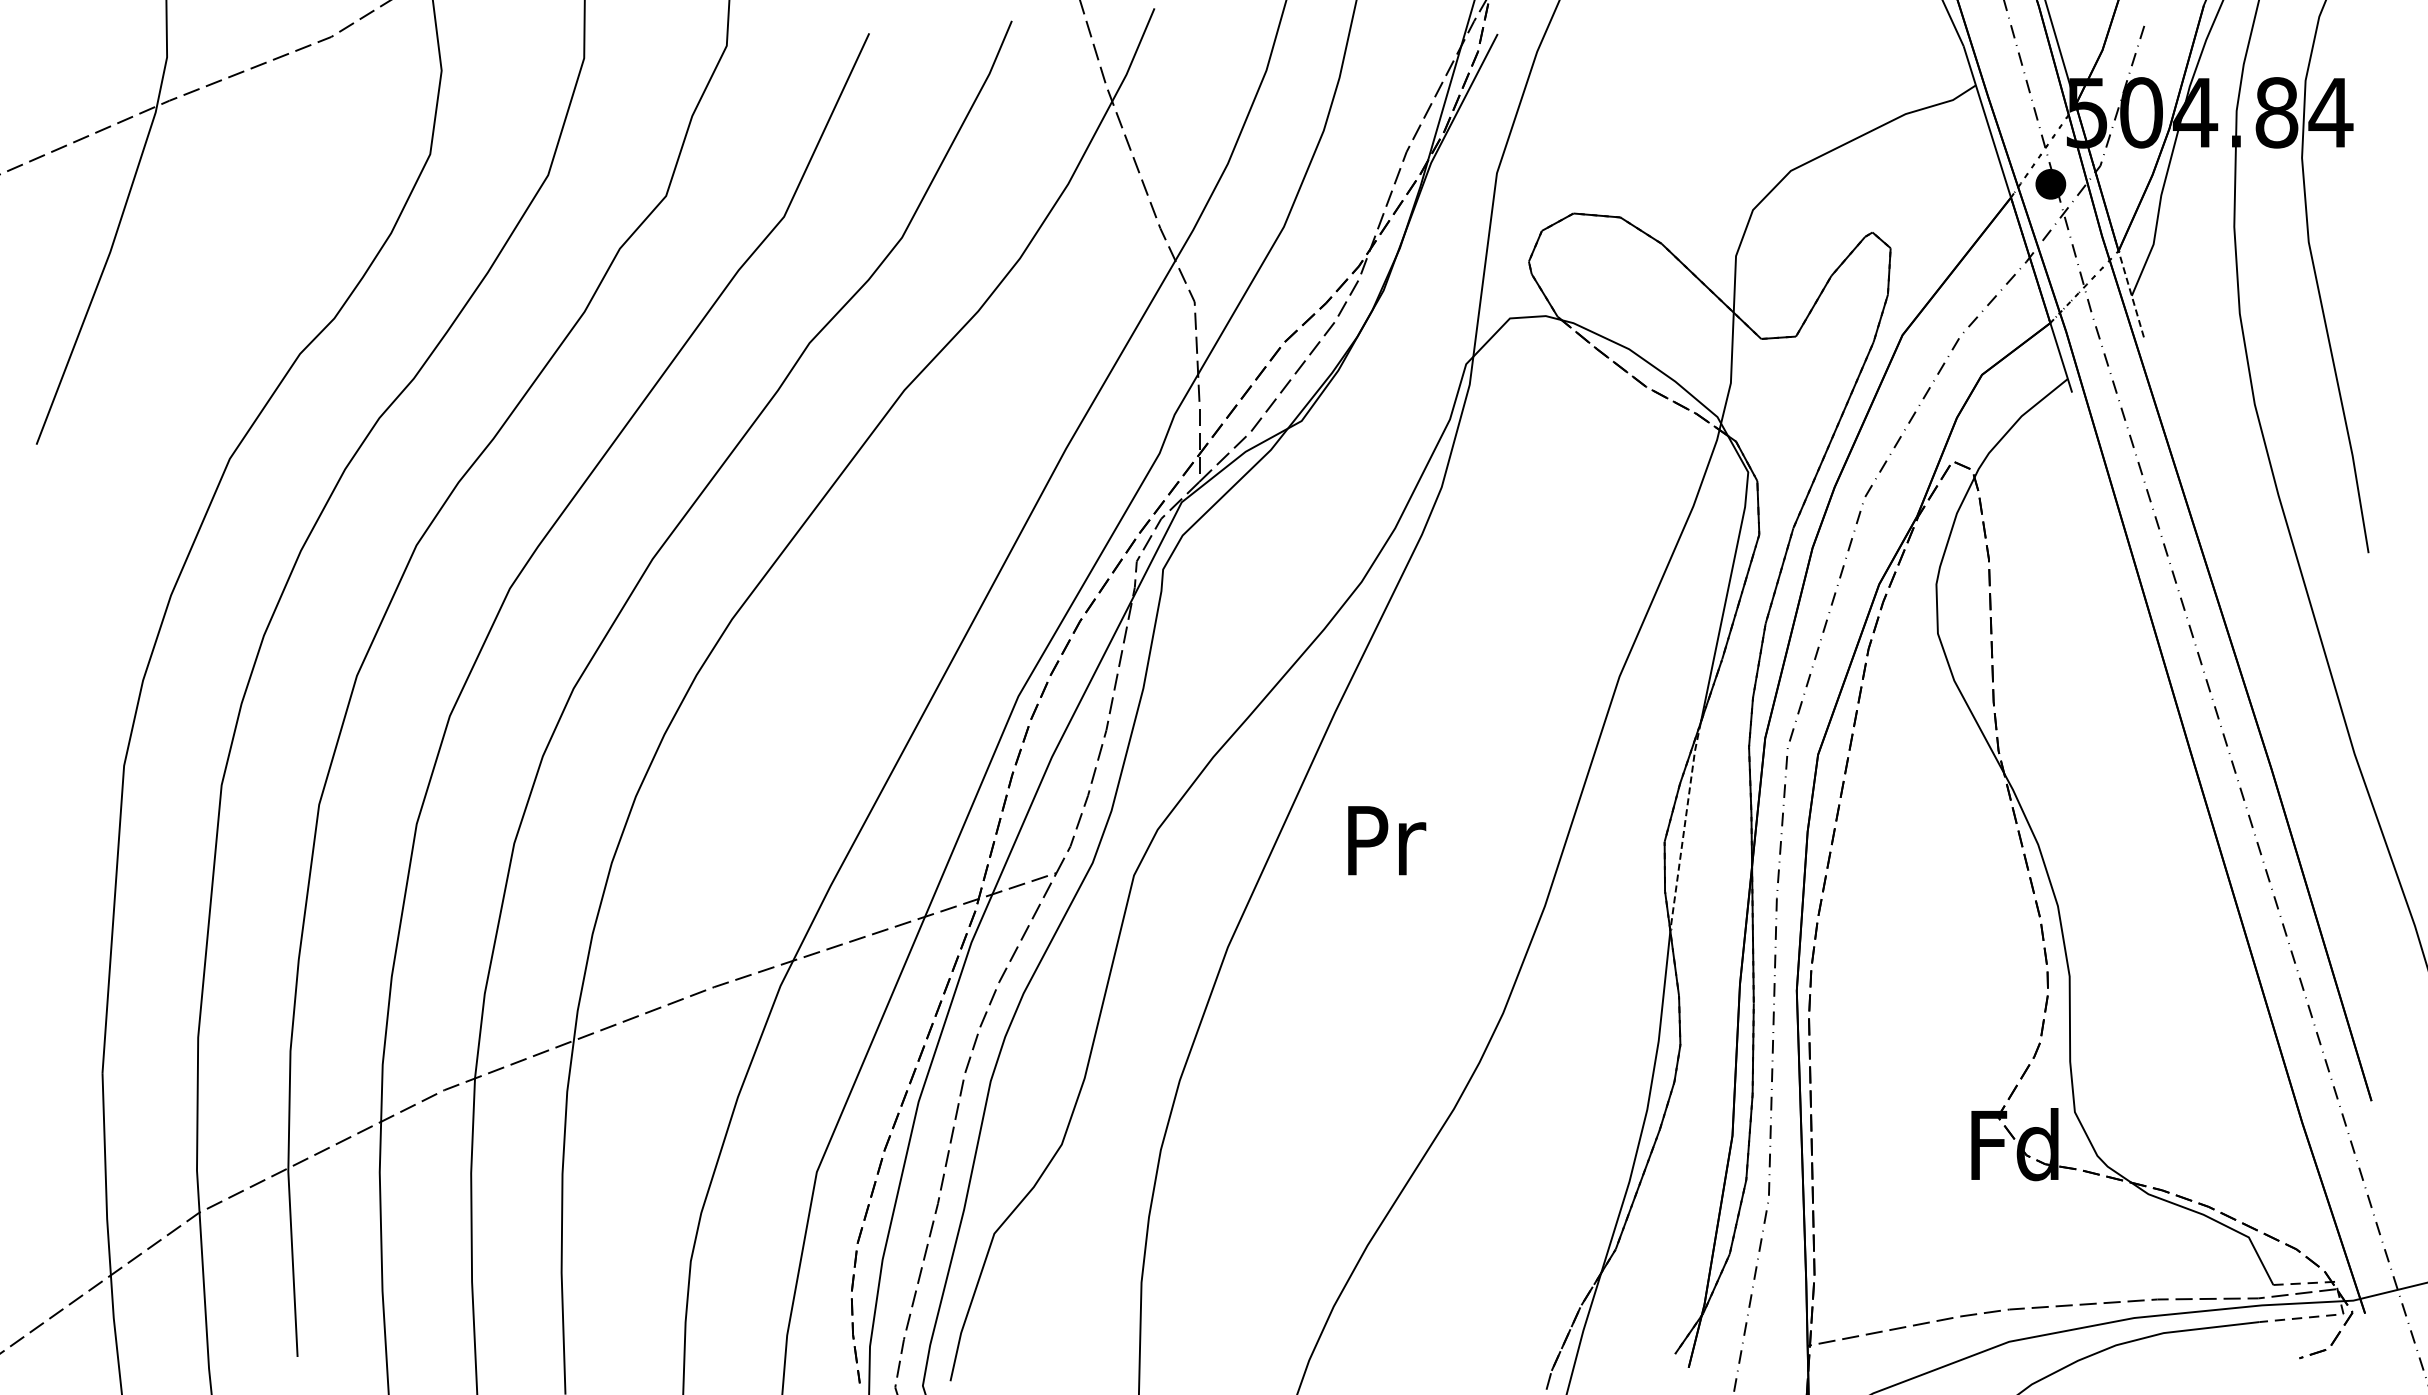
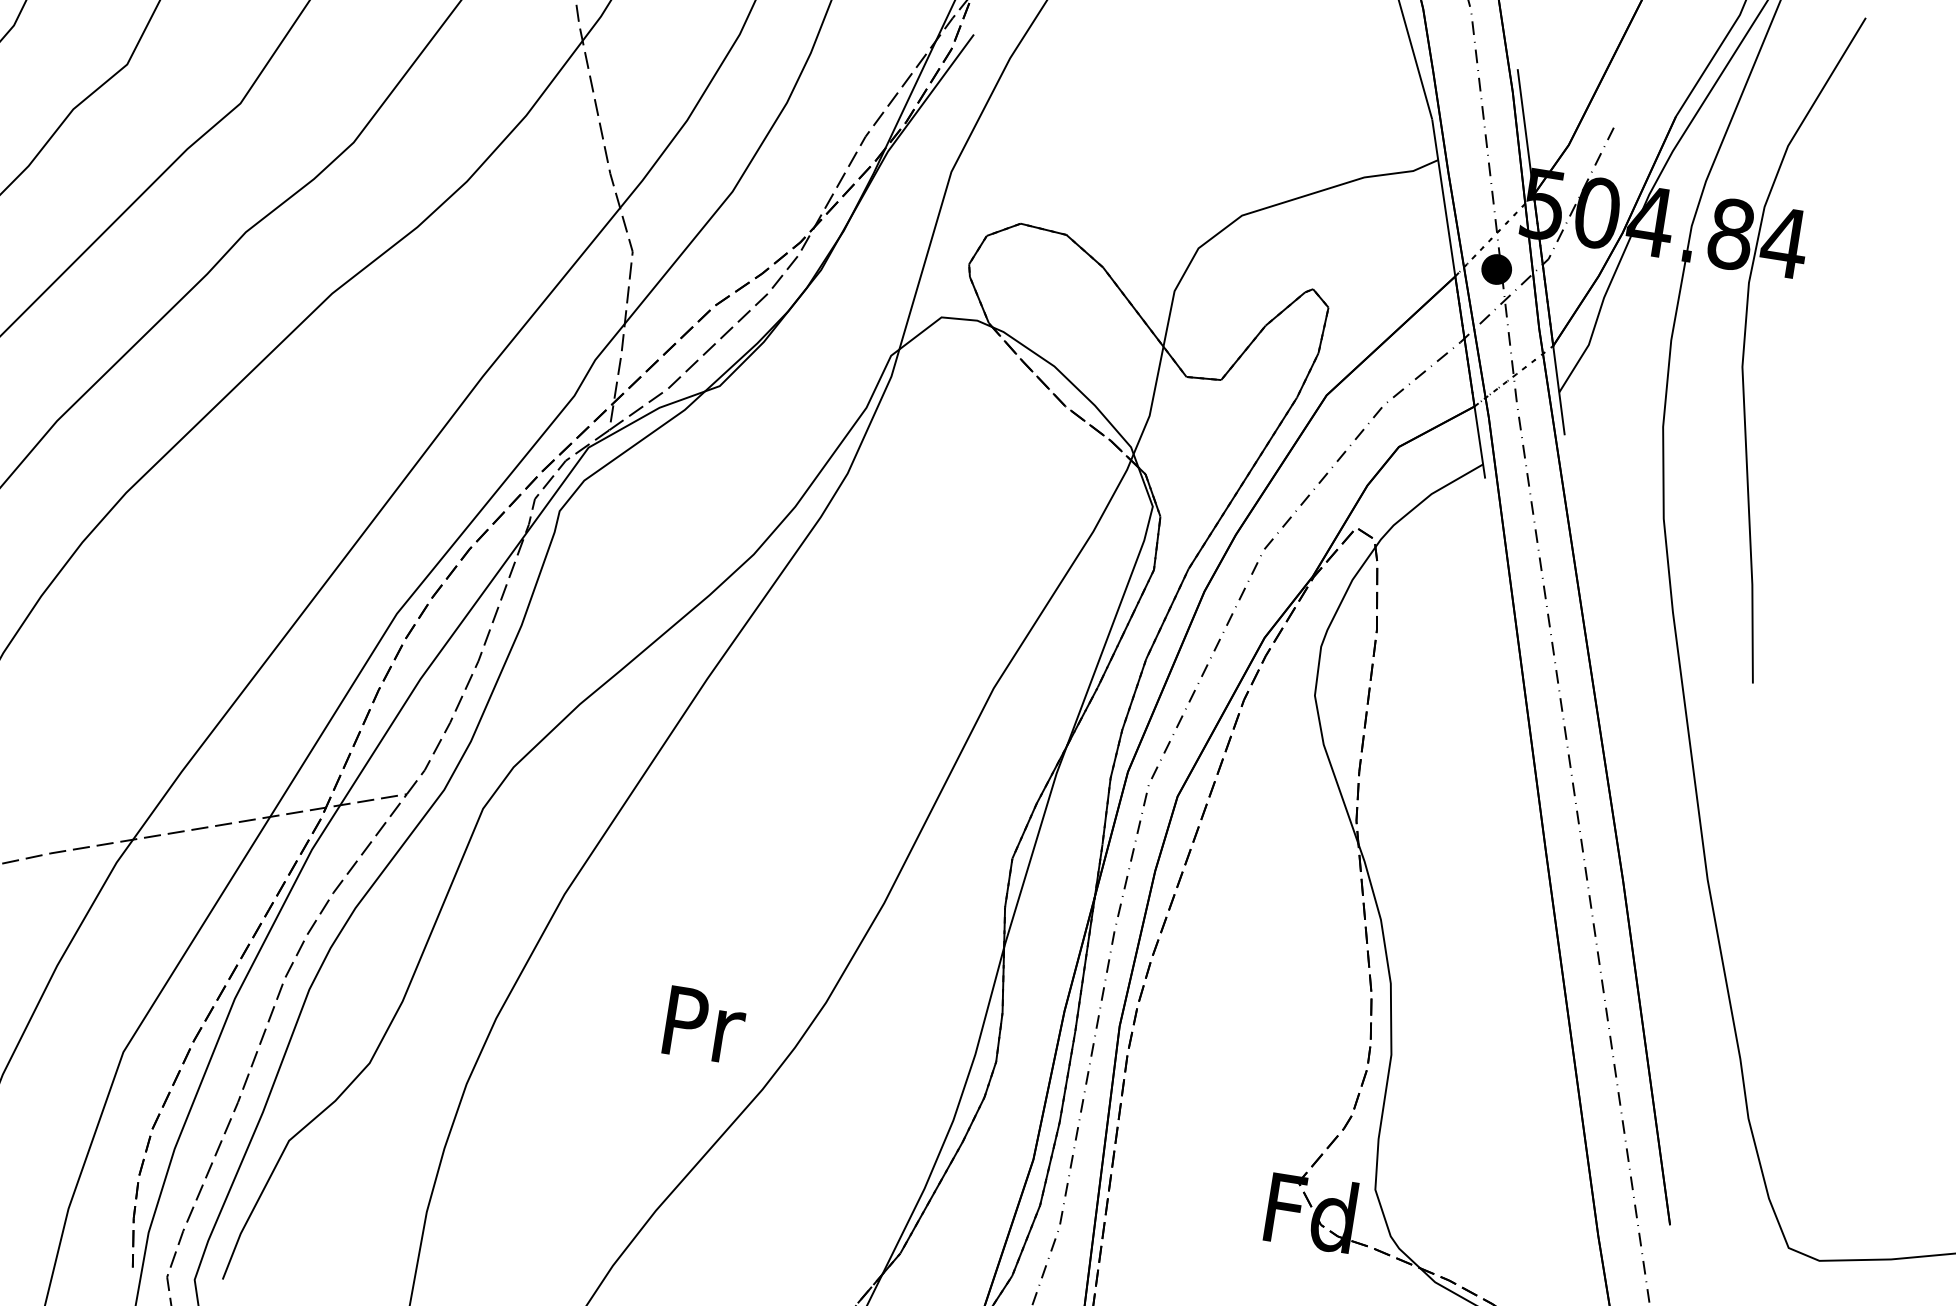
line: (2131, 293) -> (1559, 389), dashed -> solid
line: (1684, 826) -> (1034, 846), dashed -> solid
text: (1387, 840) -> (705, 1025), moved

